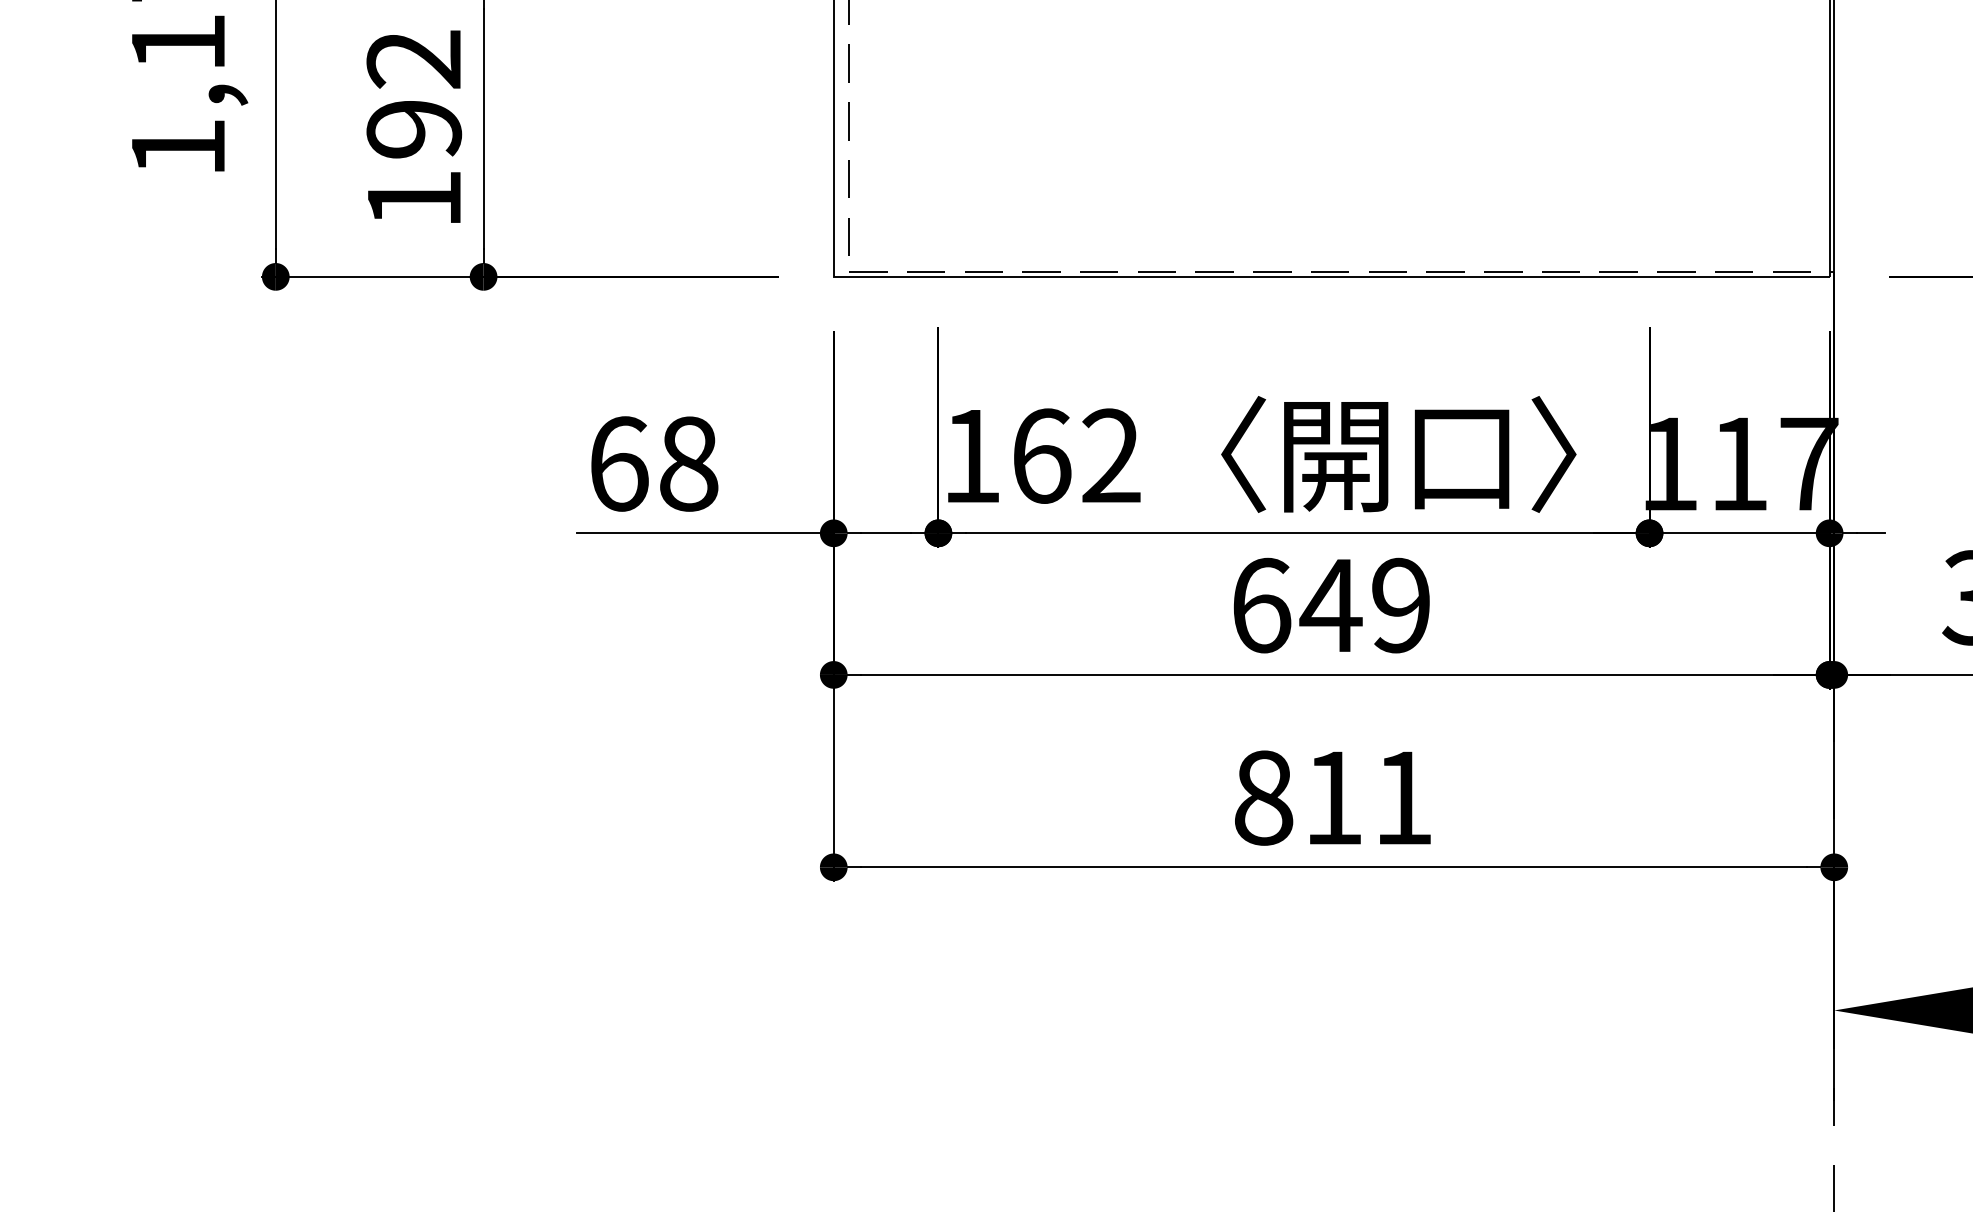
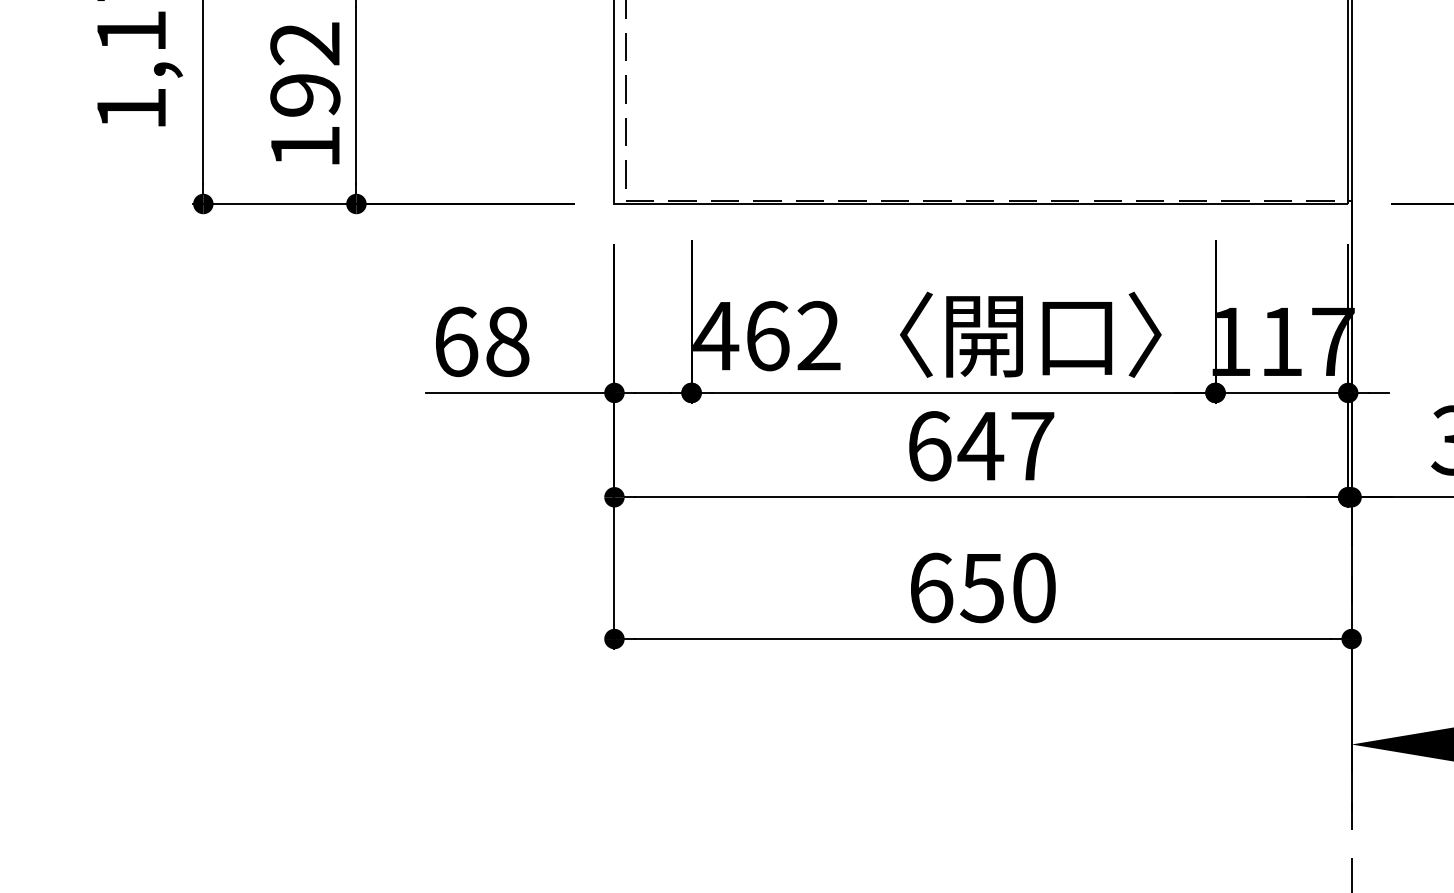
text: (971, 456) -> (715, 336), 162 -> 462
text: (1401, 605) -> (1032, 446), 649 -> 647
text: (1333, 797) -> (982, 587), 811 -> 650

